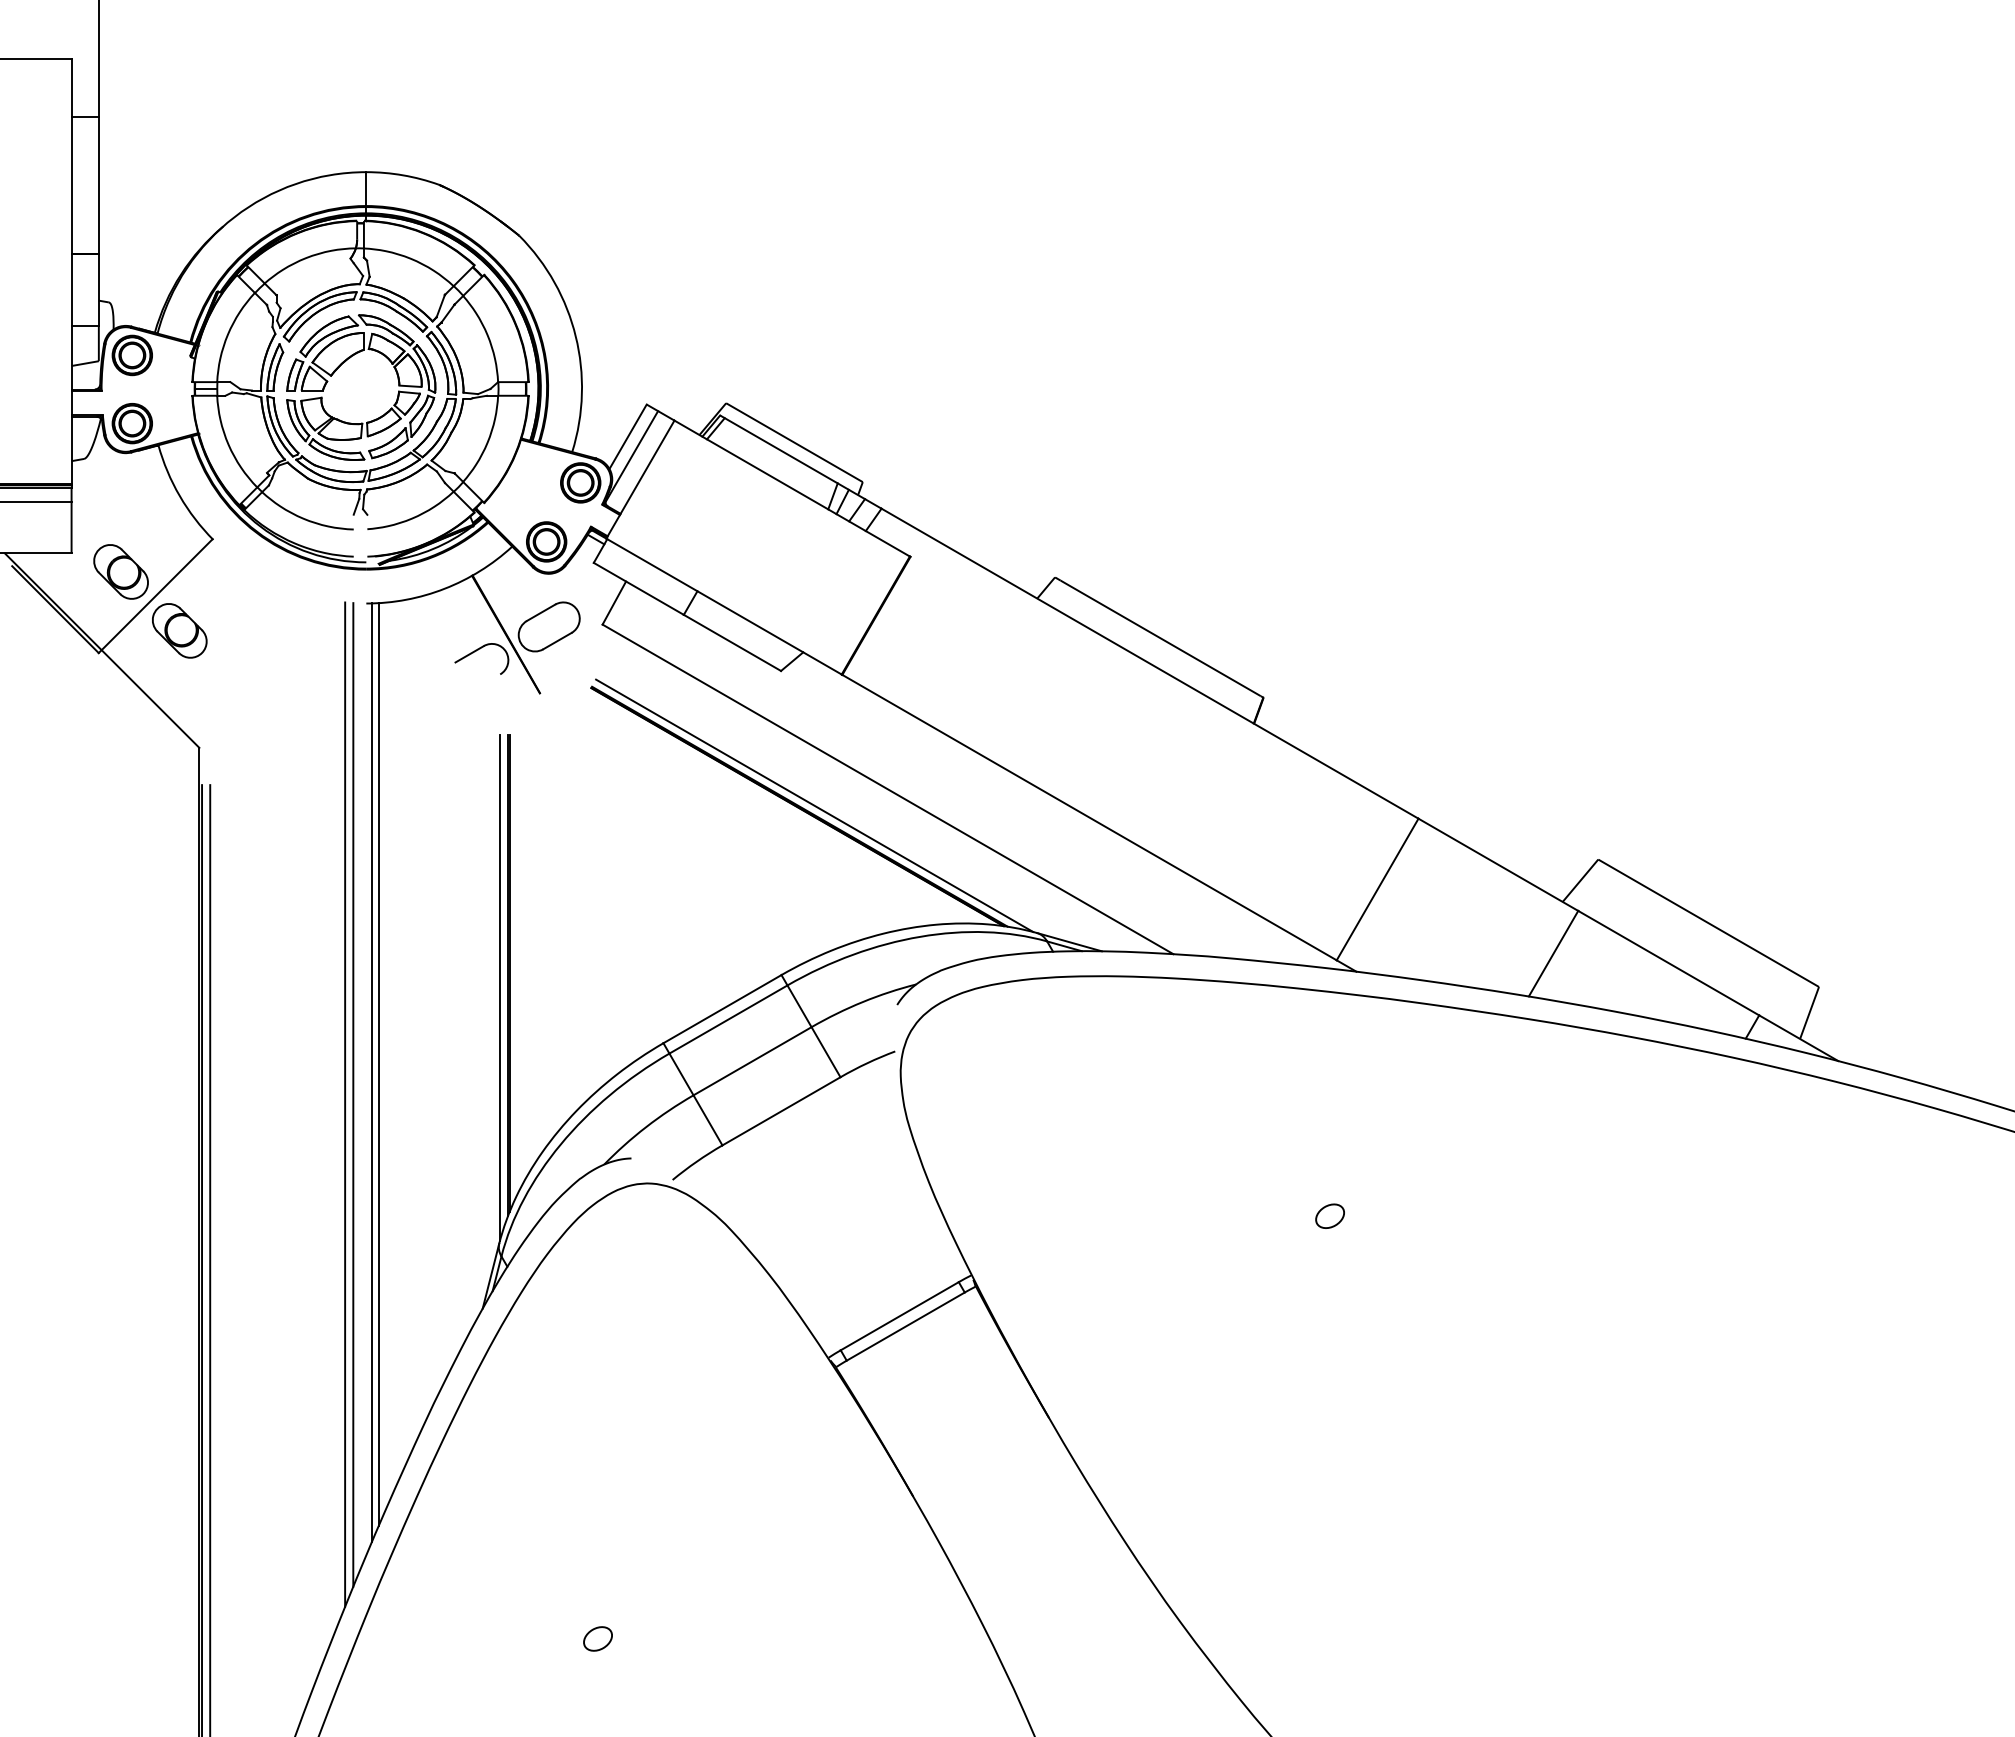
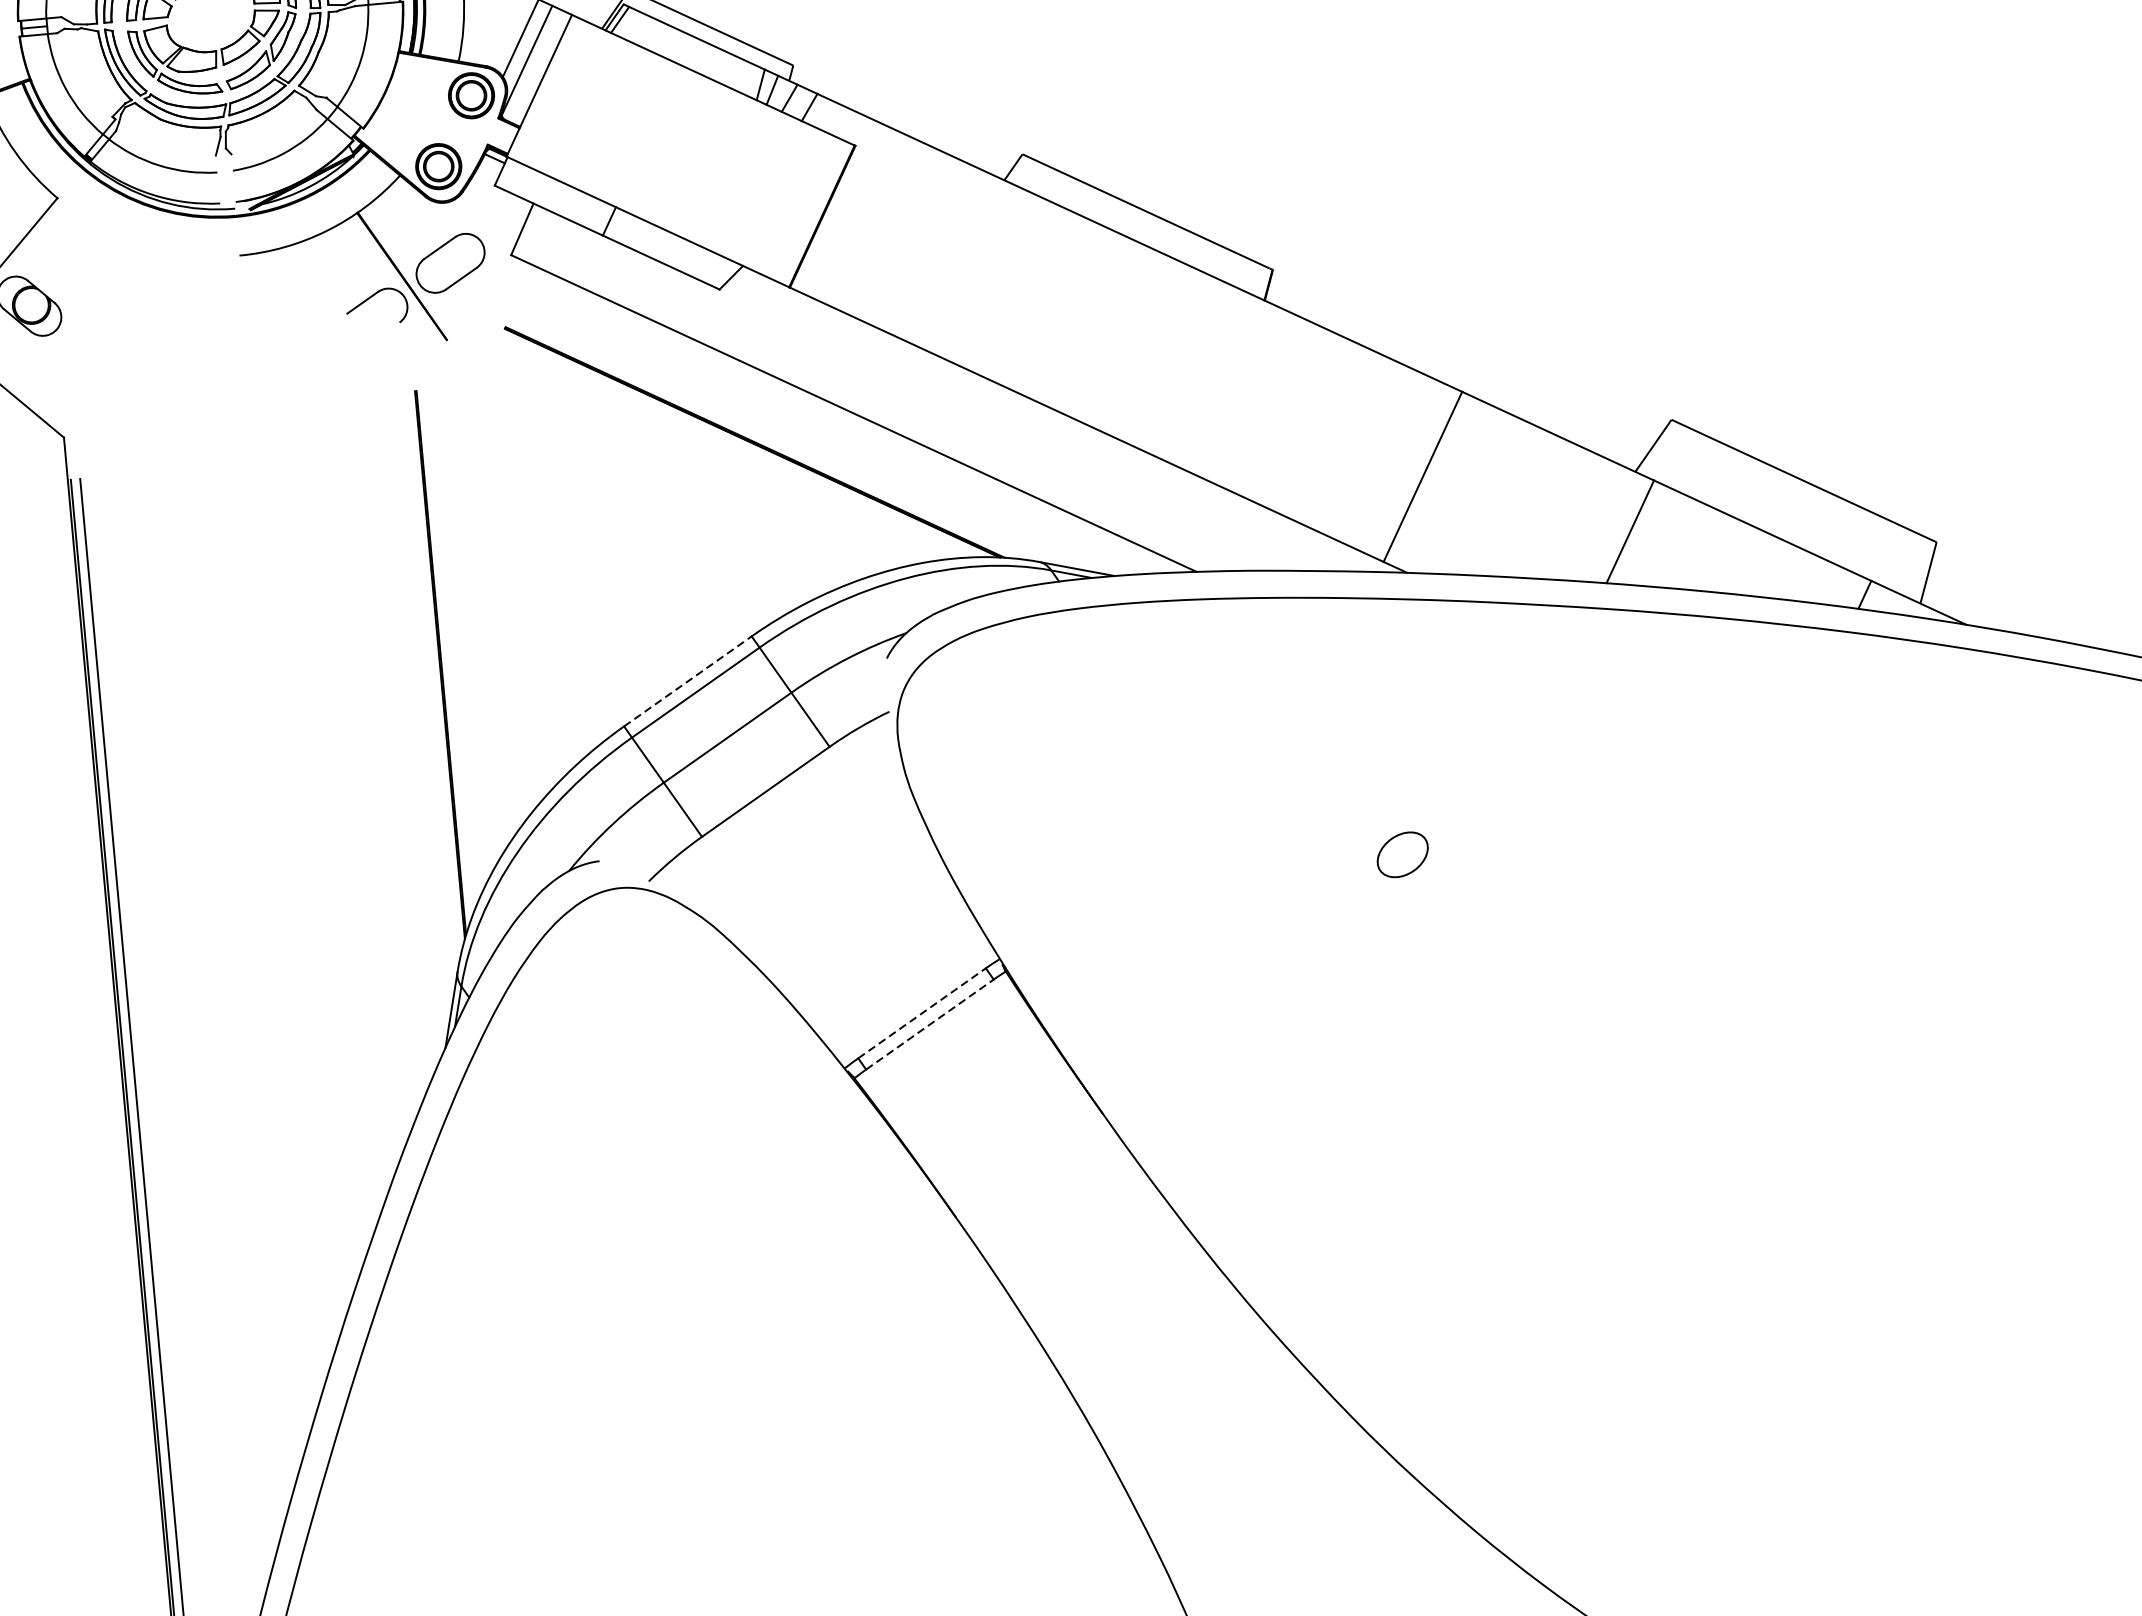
line: (814, 805) -> (771, 439), removed
line: (500, 987) -> (432, 679), removed
line: (722, 1008) -> (687, 680), solid -> dashed
line: (378, 1064) -> (301, 780), removed
line: (371, 1072) -> (294, 790), removed
line: (353, 1094) -> (275, 817), removed
line: (345, 1104) -> (267, 829), removed
part: (1329, 1215) -> (1401, 853), size x1.6
line: (900, 1315) -> (922, 1012), solid -> dashed
line: (906, 1326) -> (930, 1024), solid -> dashed
part: (597, 1638) -> (610, 1412), removed

